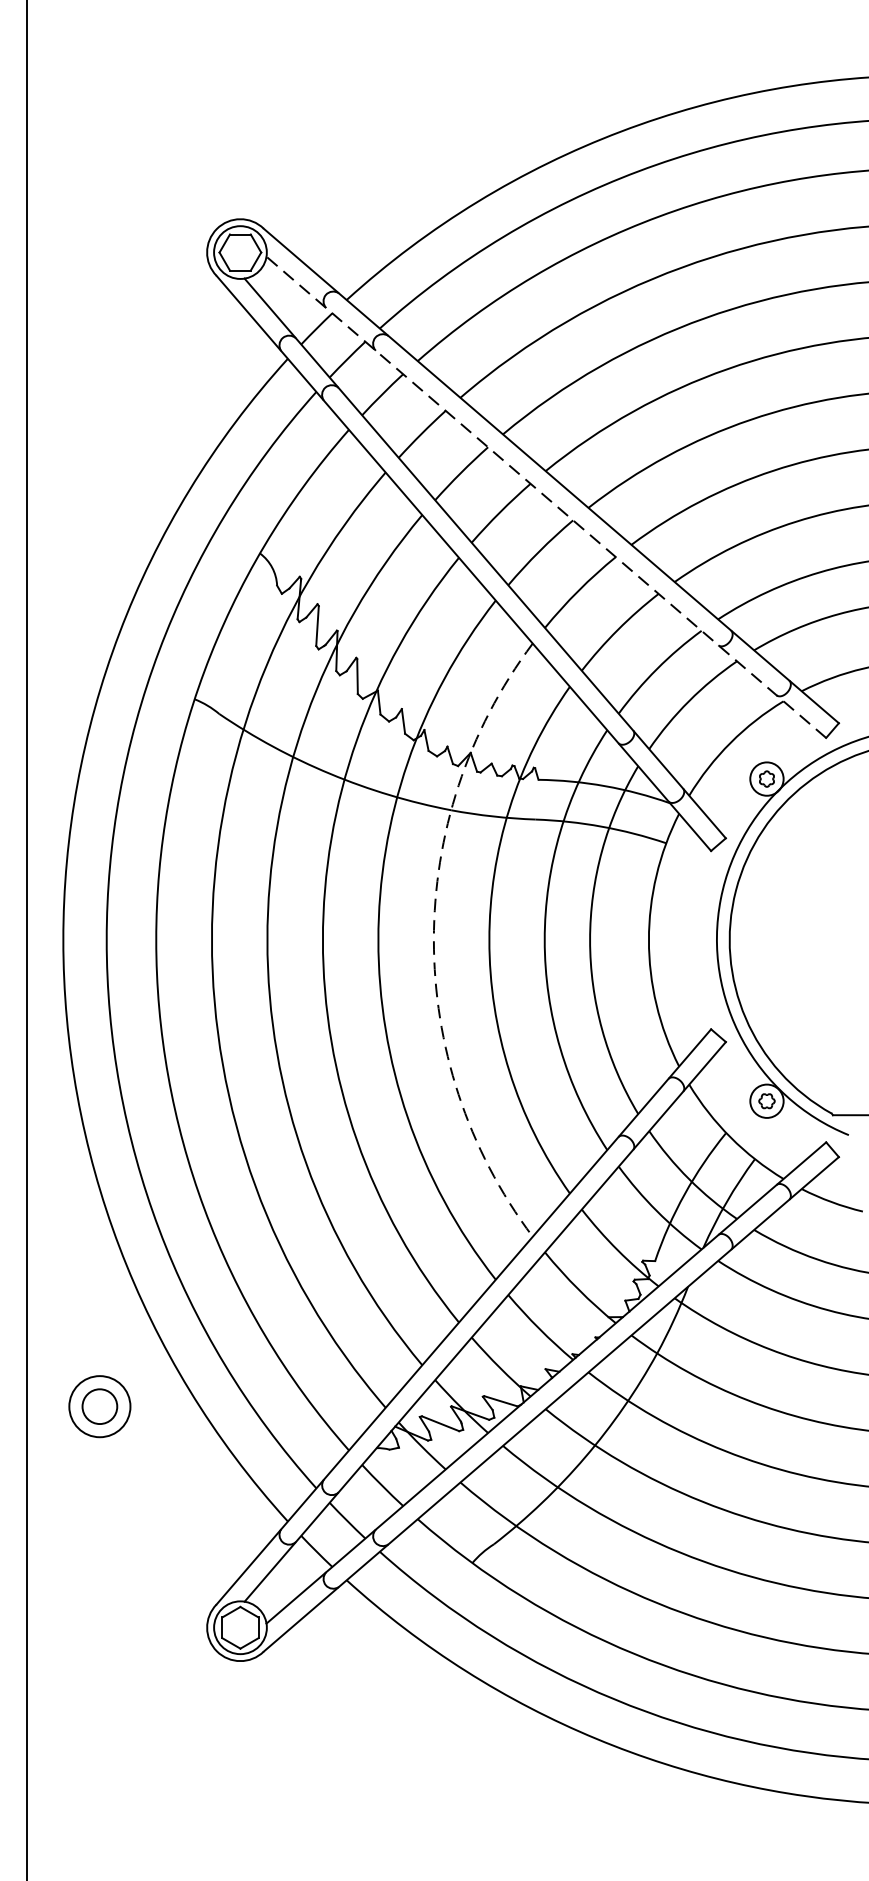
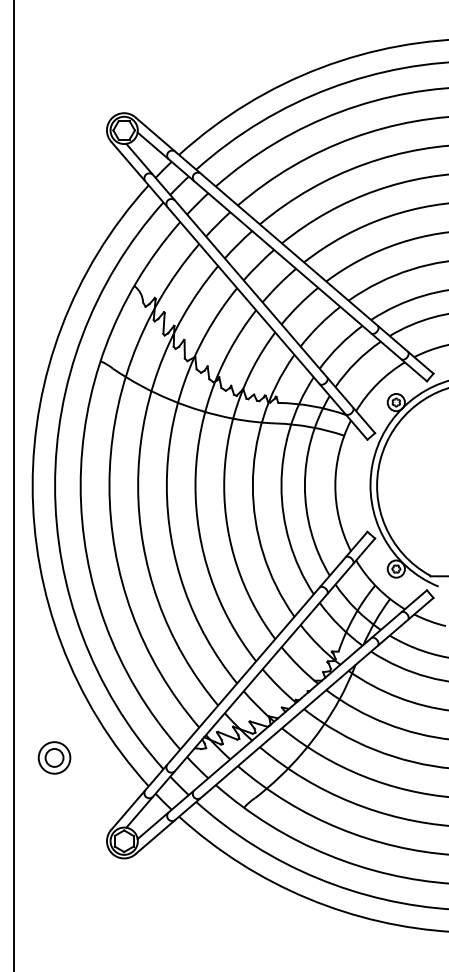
line: (546, 496) -> (282, 256), dashed -> solid
arc: (434, 939) -> (224, 485), dashed -> solid
part: (99, 1405) -> (54, 757), moved

